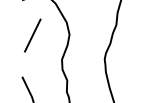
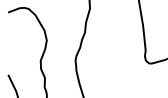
line: (32, 35) -> (16, 41), removed

